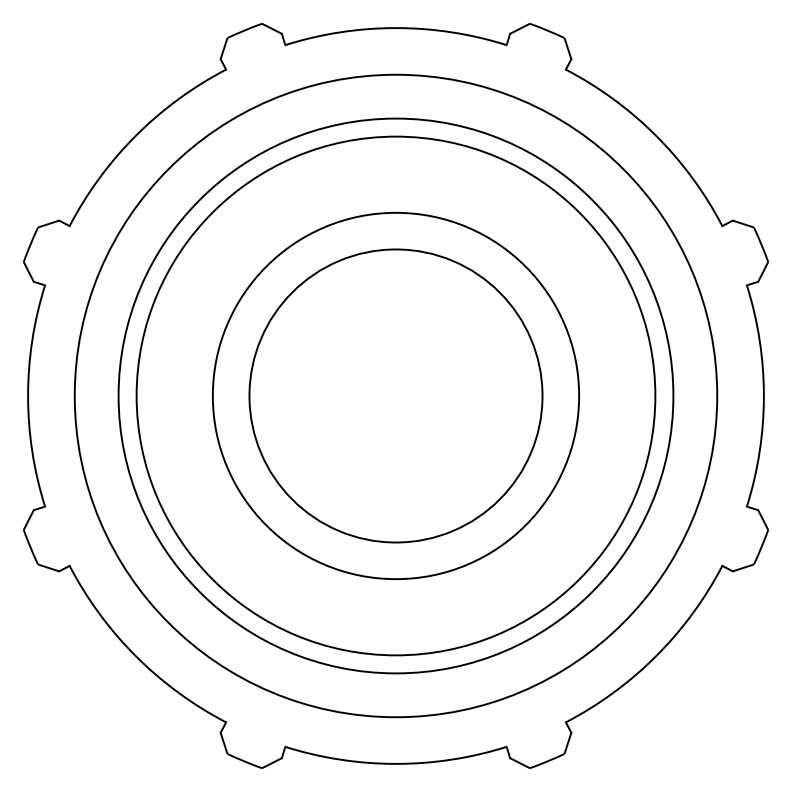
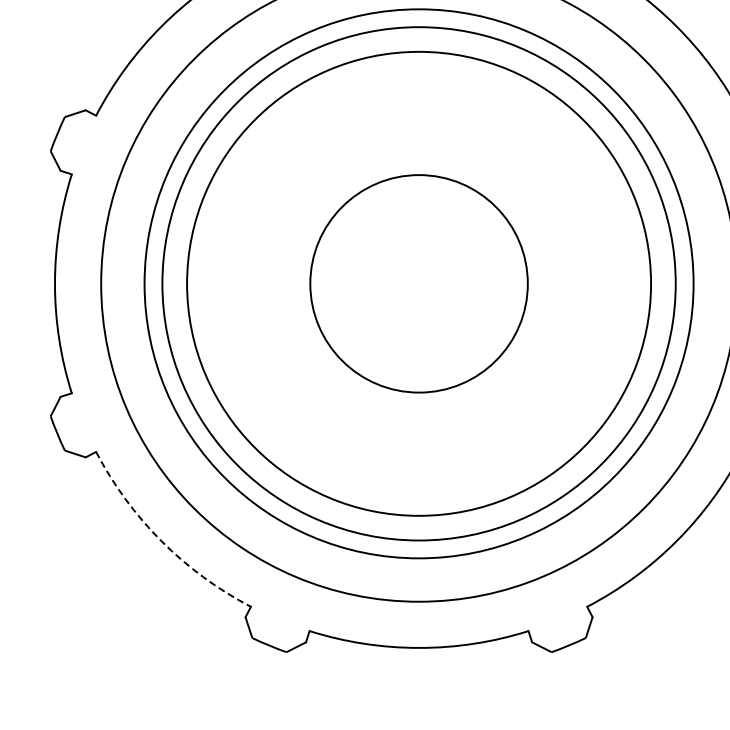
circle: (395, 395) -> (418, 283), size x0.6
circle: (395, 395) -> (418, 283), size x1.6
arc: (135, 656) -> (161, 541), solid -> dashed

